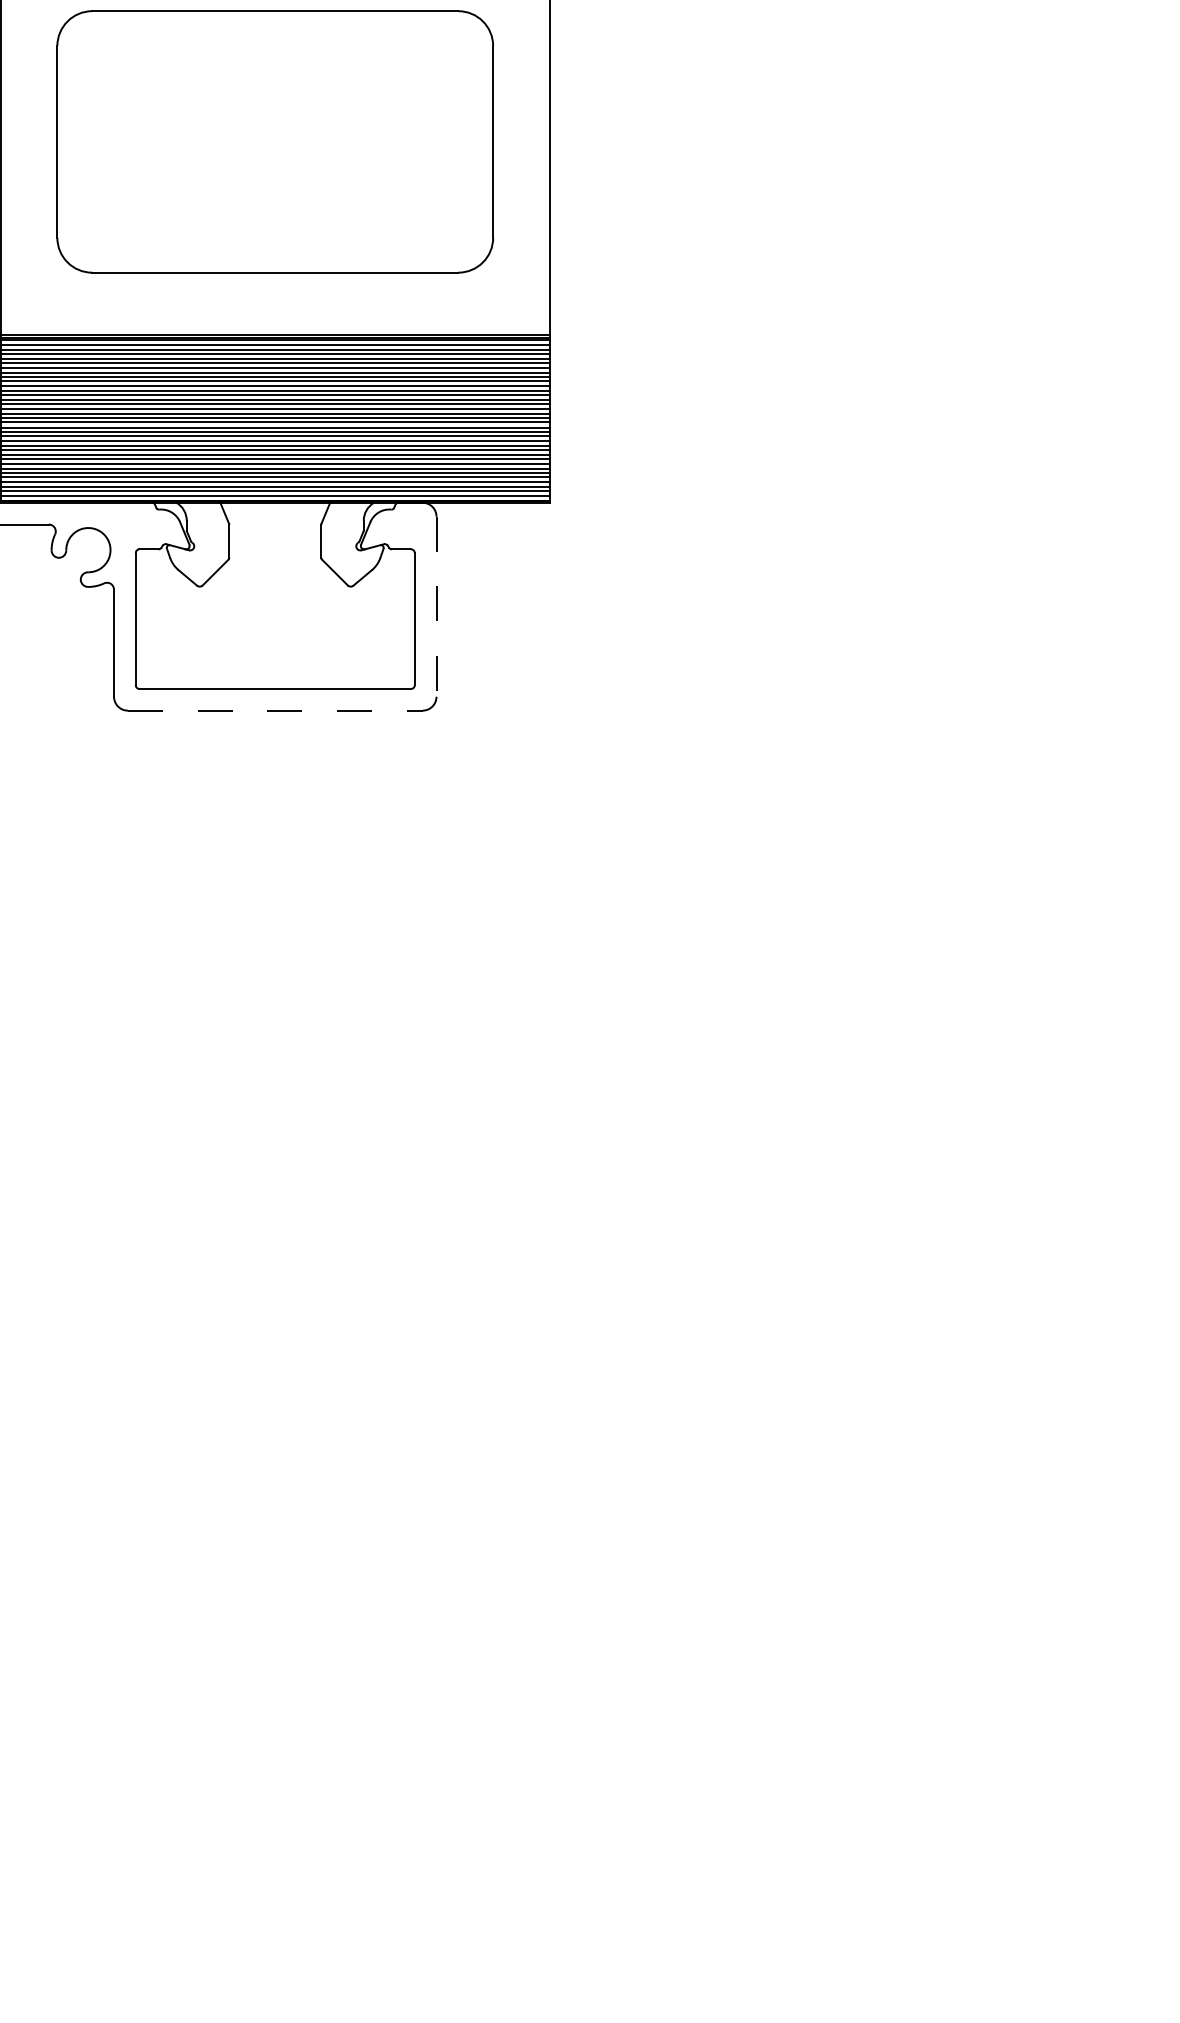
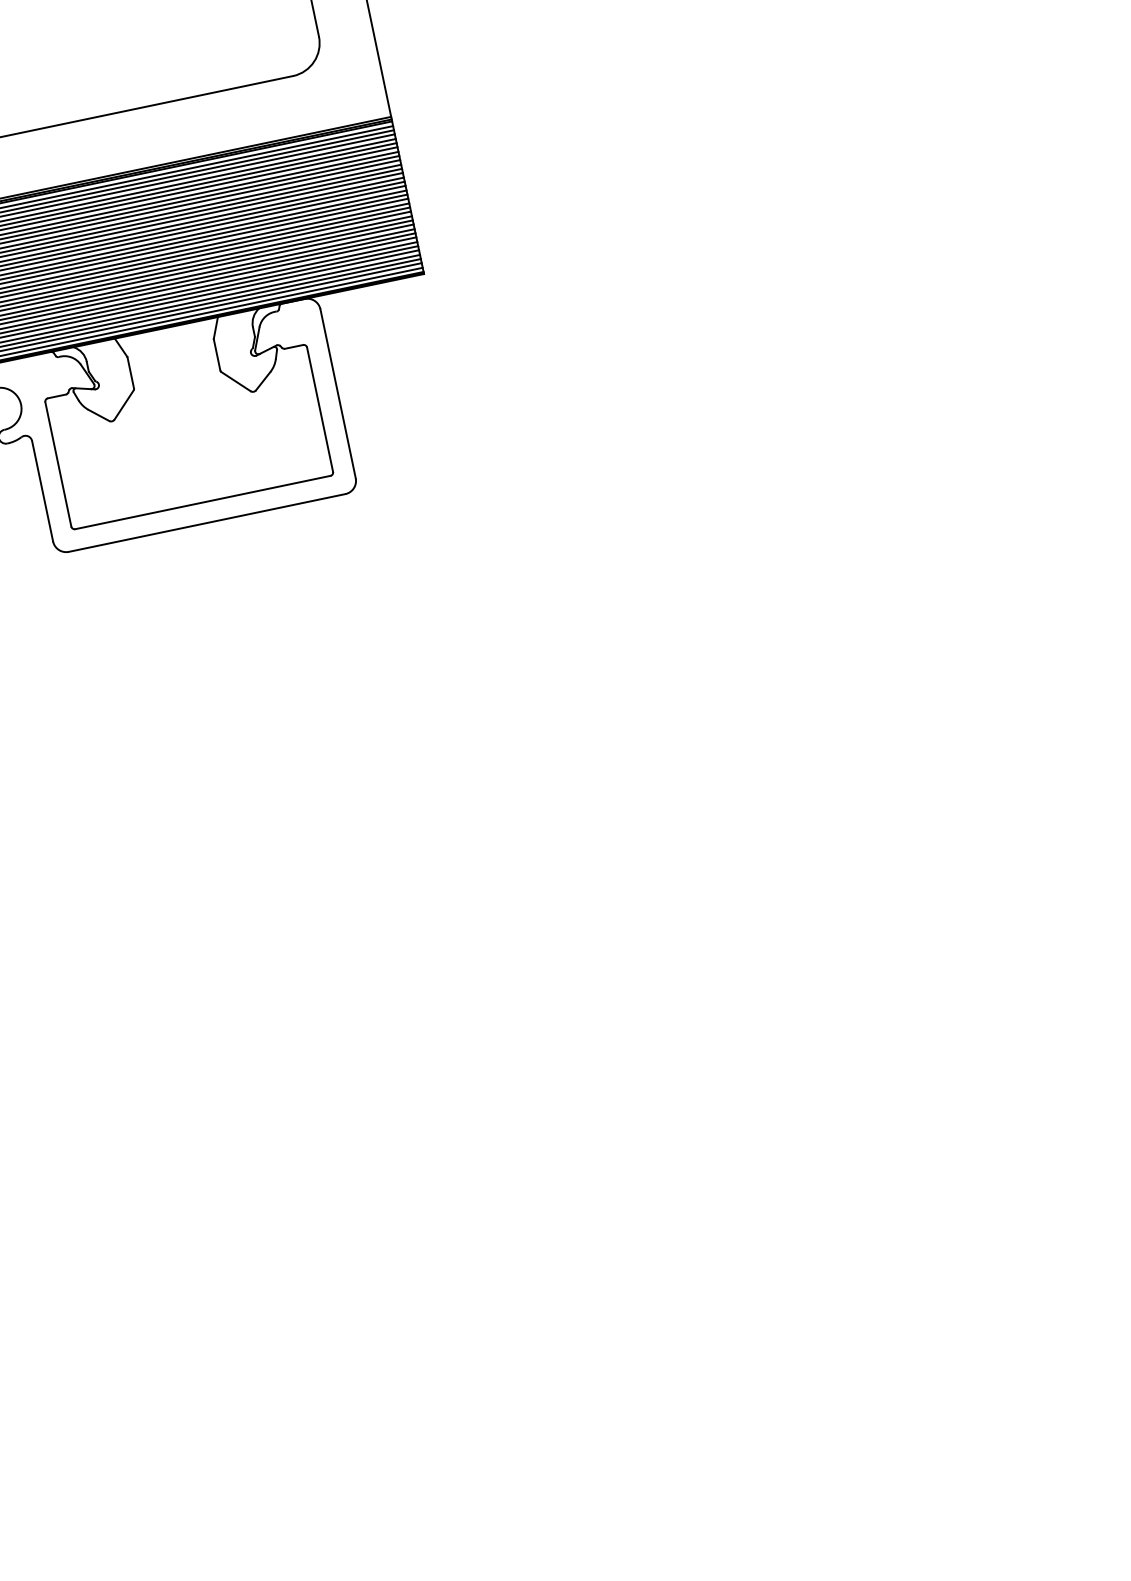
line: (436, 607) -> (338, 394), dashed -> solid
line: (275, 710) -> (207, 522), dashed -> solid

